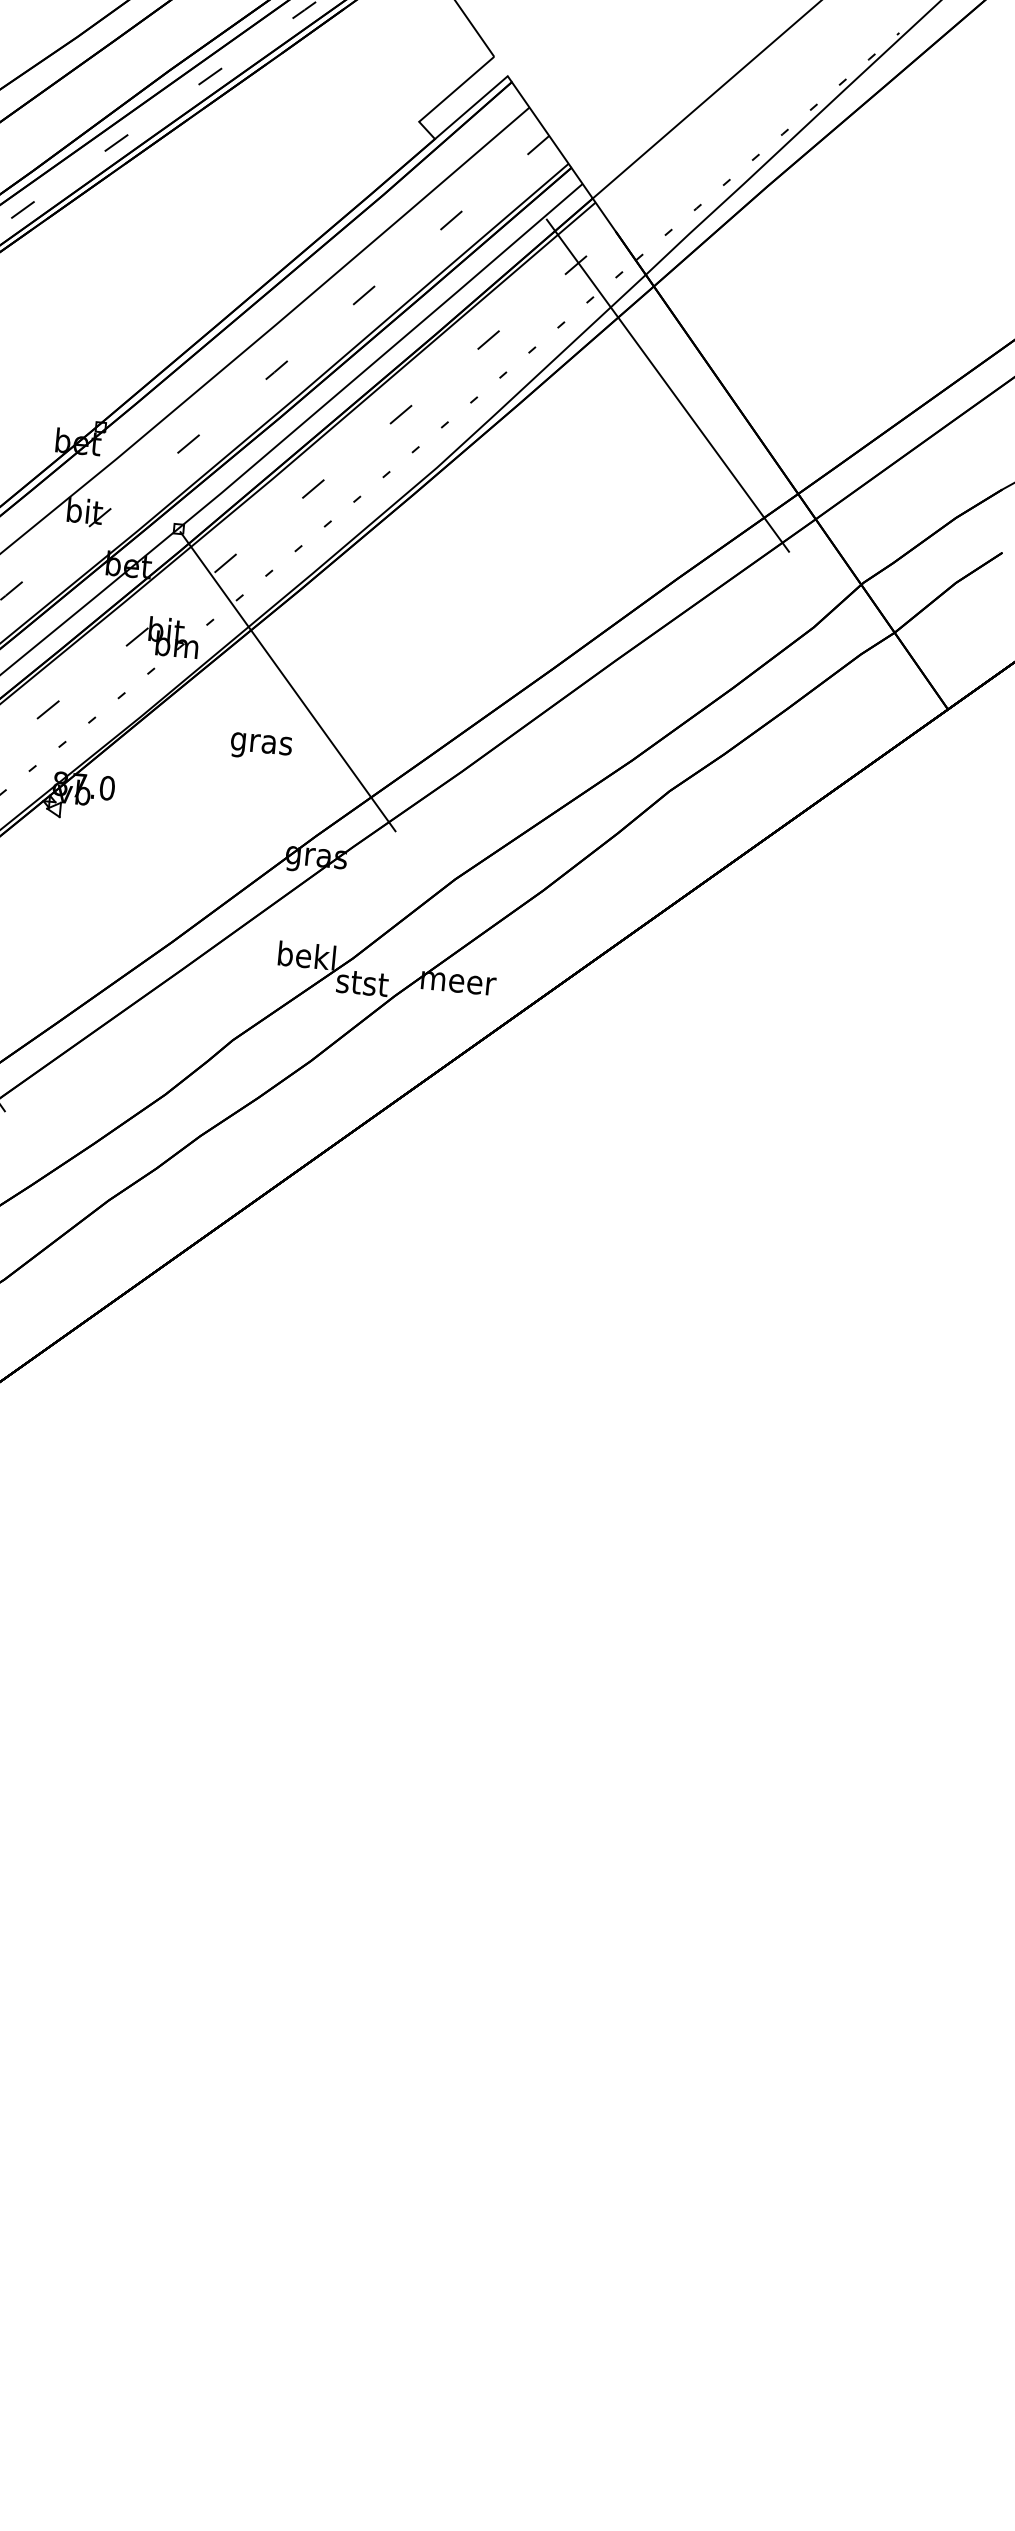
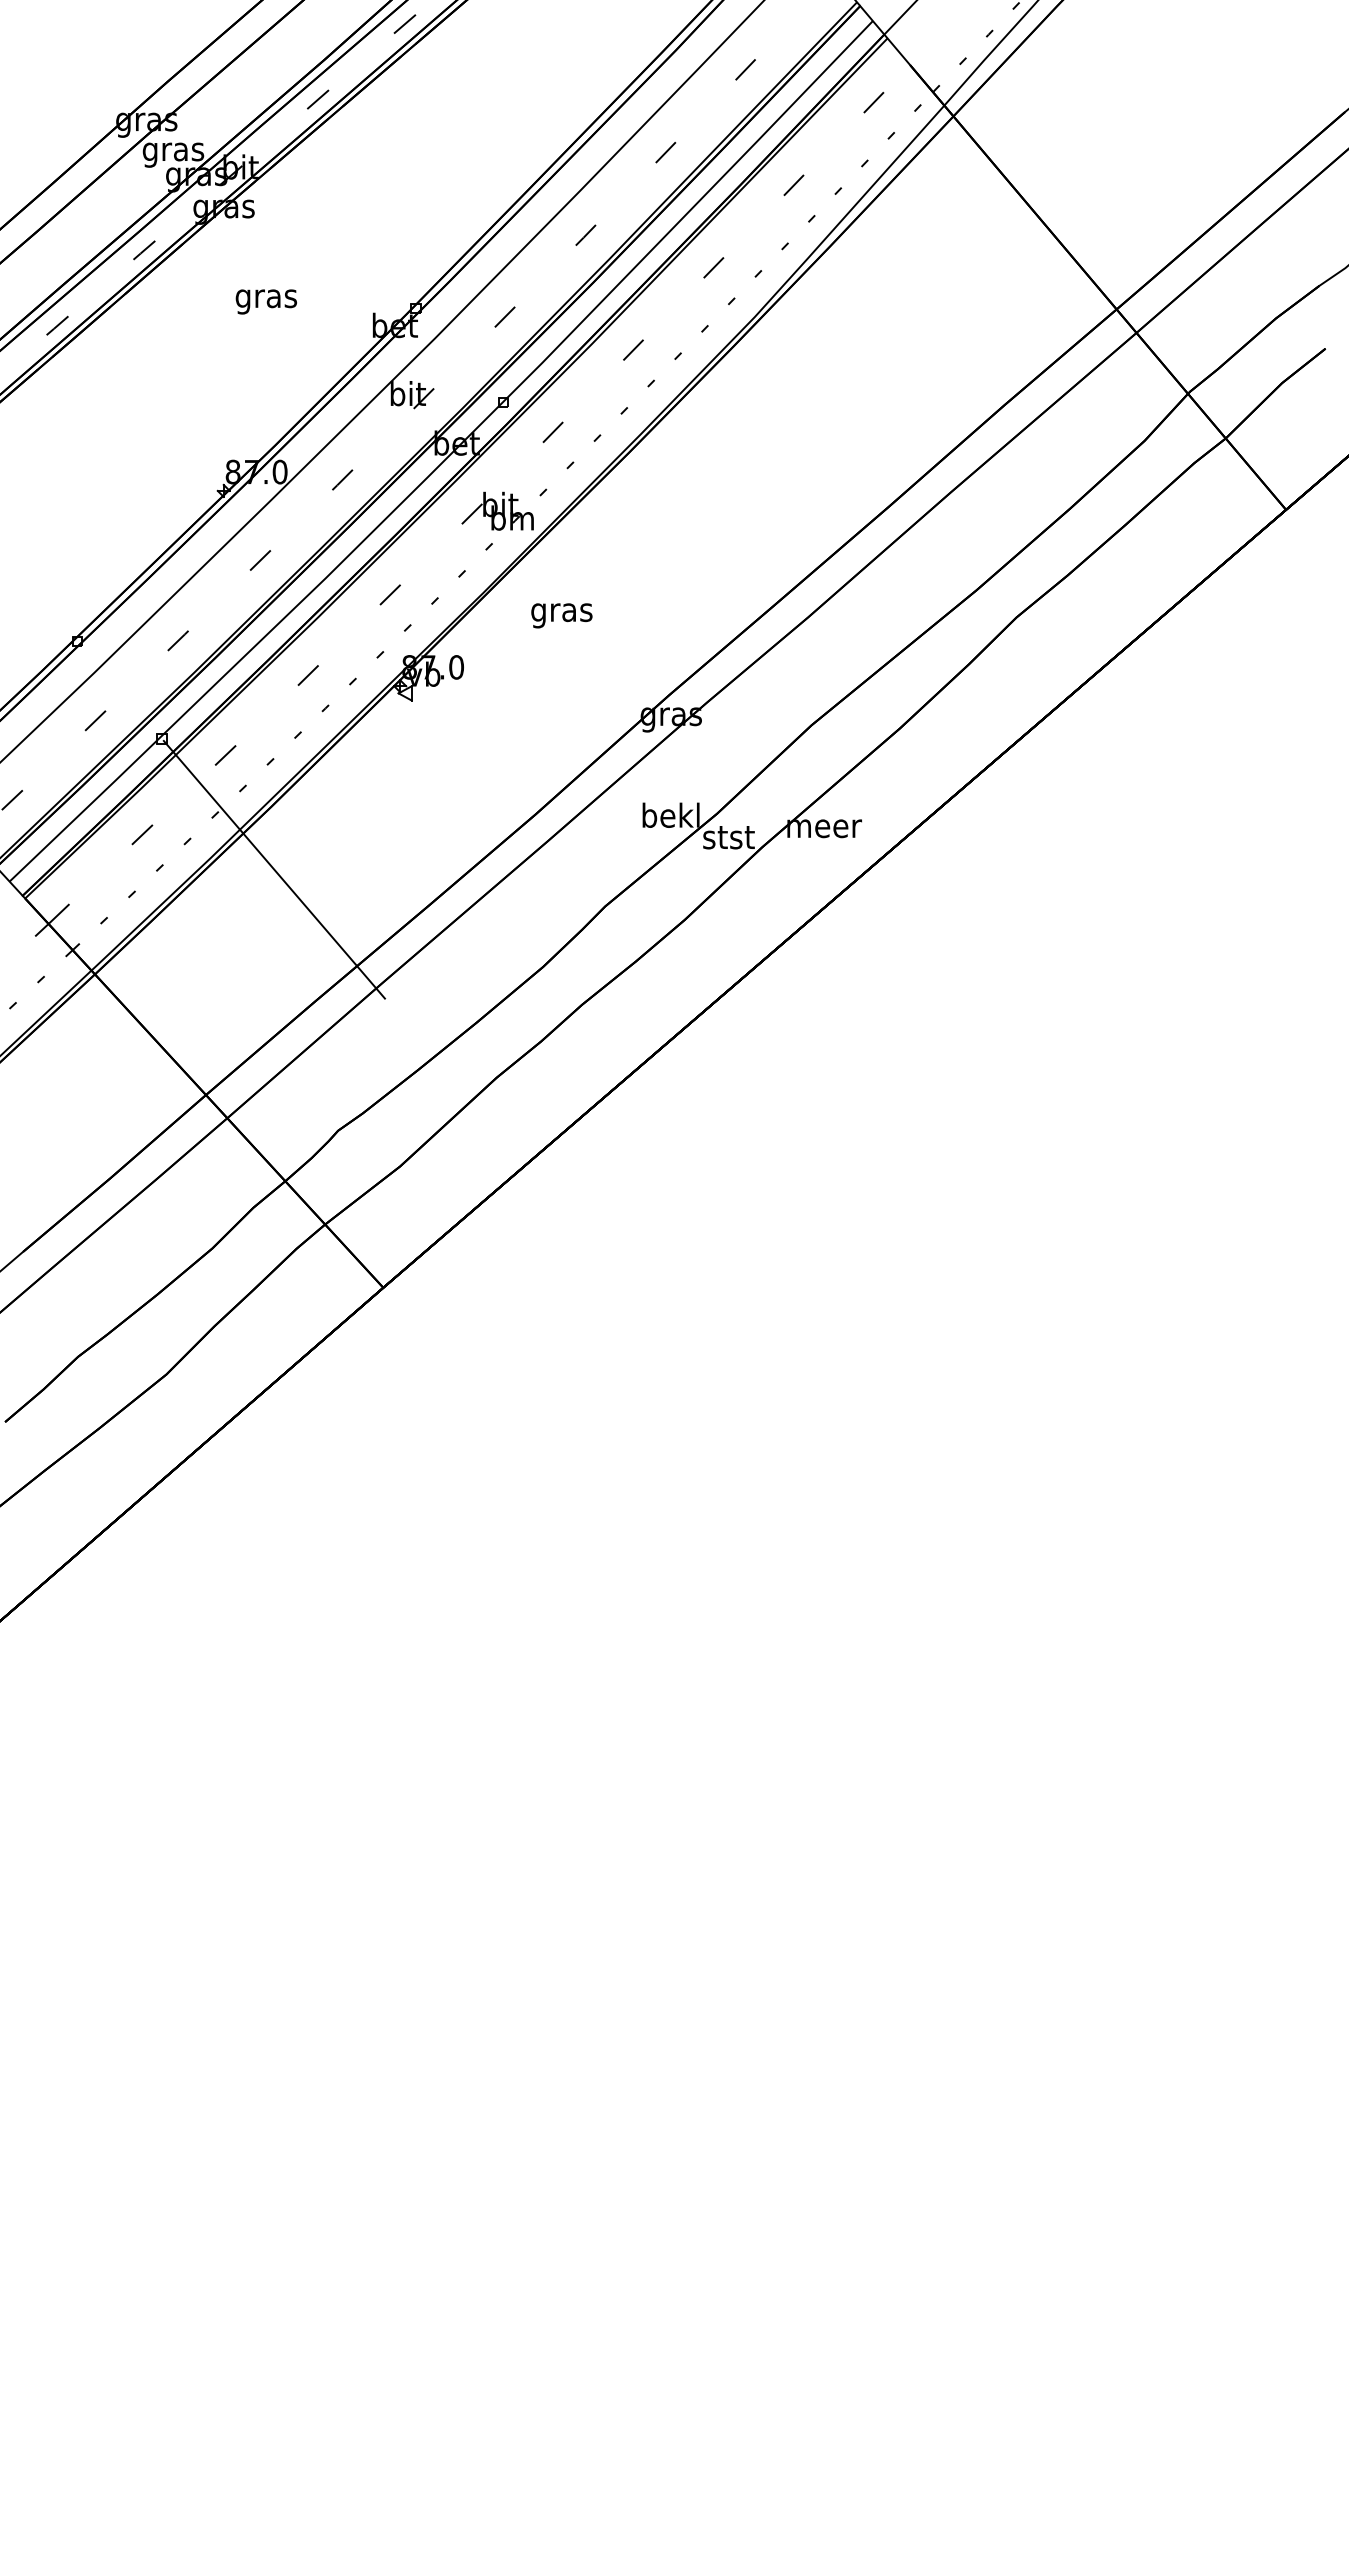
line: (667, 385) -> (976, 213), removed
line: (288, 681) -> (626, 544), removed
text: (260, 746) -> (561, 615), moved

